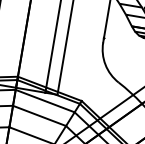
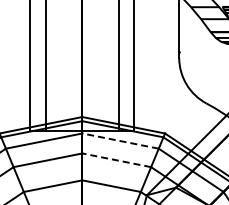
line: (45, 101) -> (120, 141), solid -> dashed
line: (39, 116) -> (116, 160), solid -> dashed

